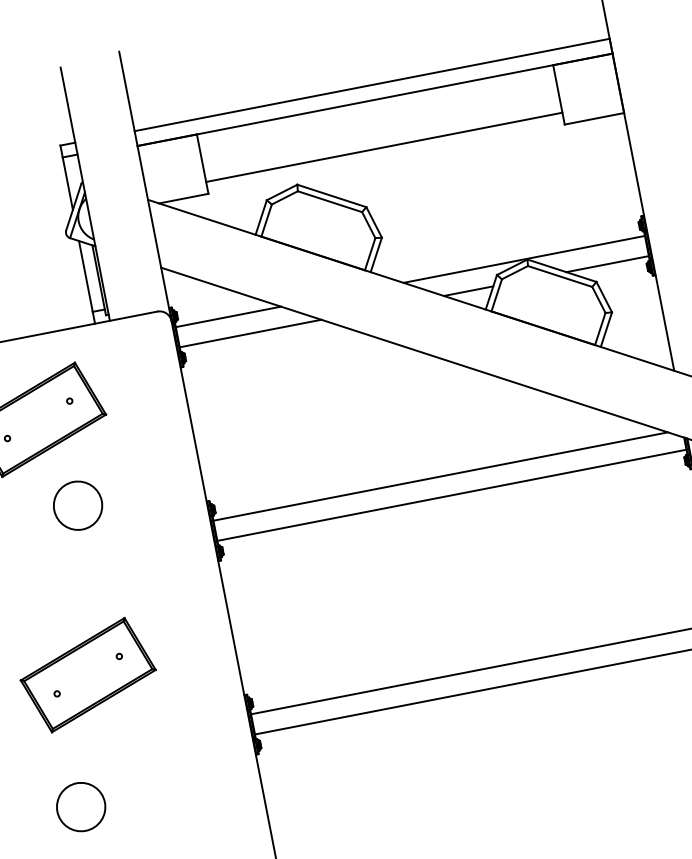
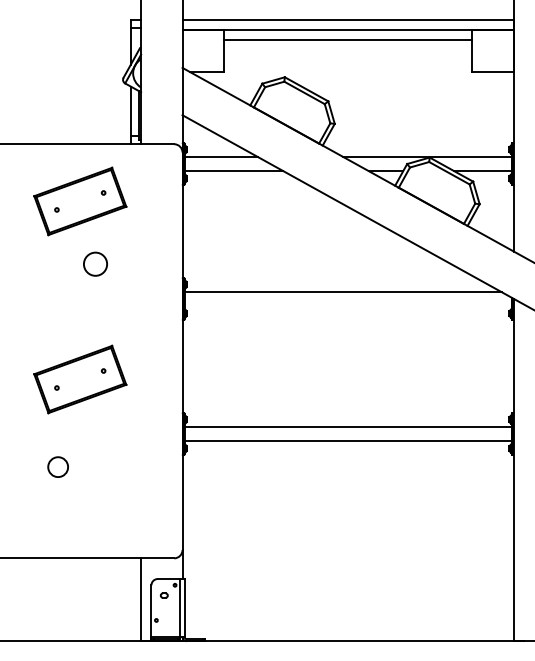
line: (383, 147) -> (347, 40), moved
line: (451, 495) -> (347, 306), removed
circle: (77, 504) -> (95, 263), size x0.7
circle: (79, 806) -> (57, 466), size x0.6

